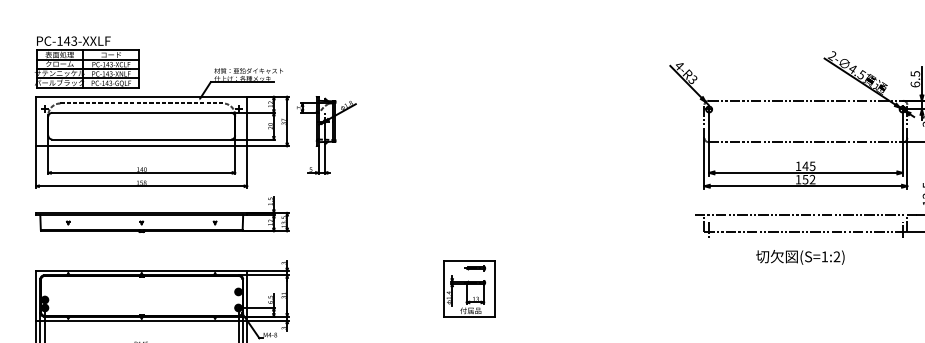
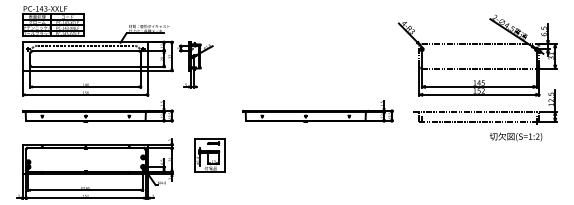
part: (532, 214) -> (317, 111), added
text: (799, 256) -> (515, 136), moved
part: (468, 288) -> (209, 155), moved

